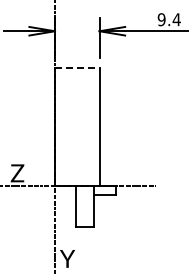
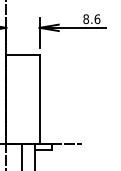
text: (168, 19) -> (91, 19), 9.4 -> 8.6
line: (77, 68) -> (23, 55), dashed -> solid

